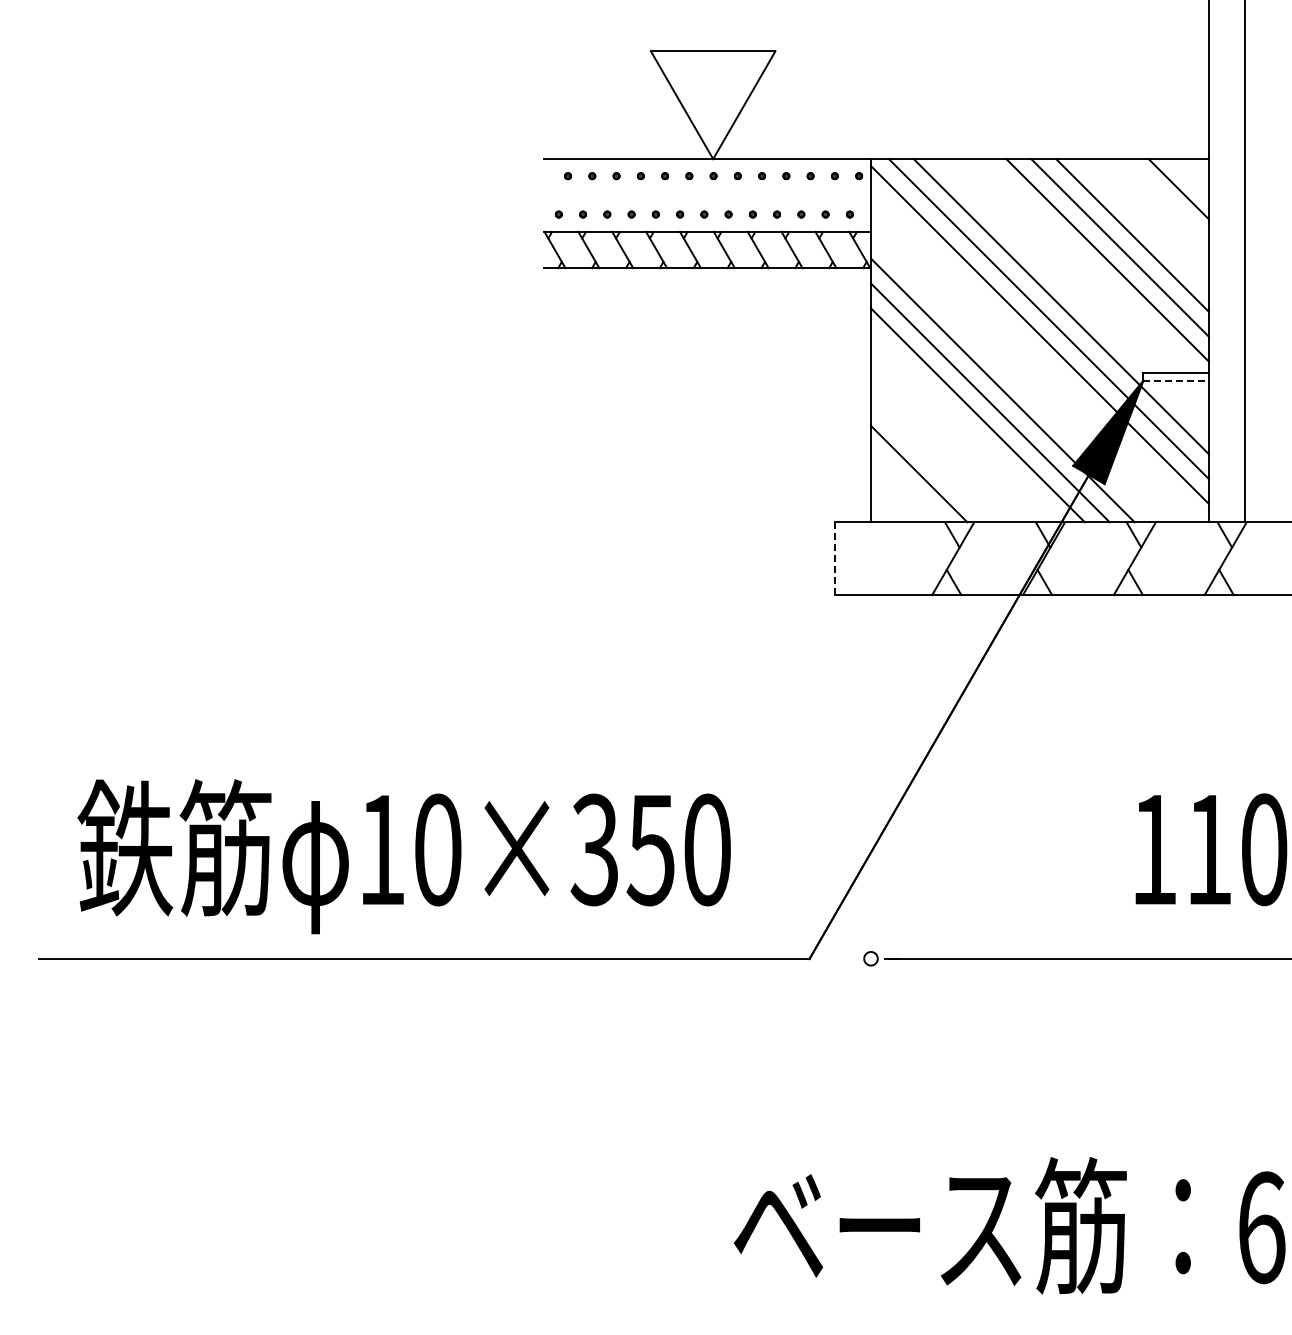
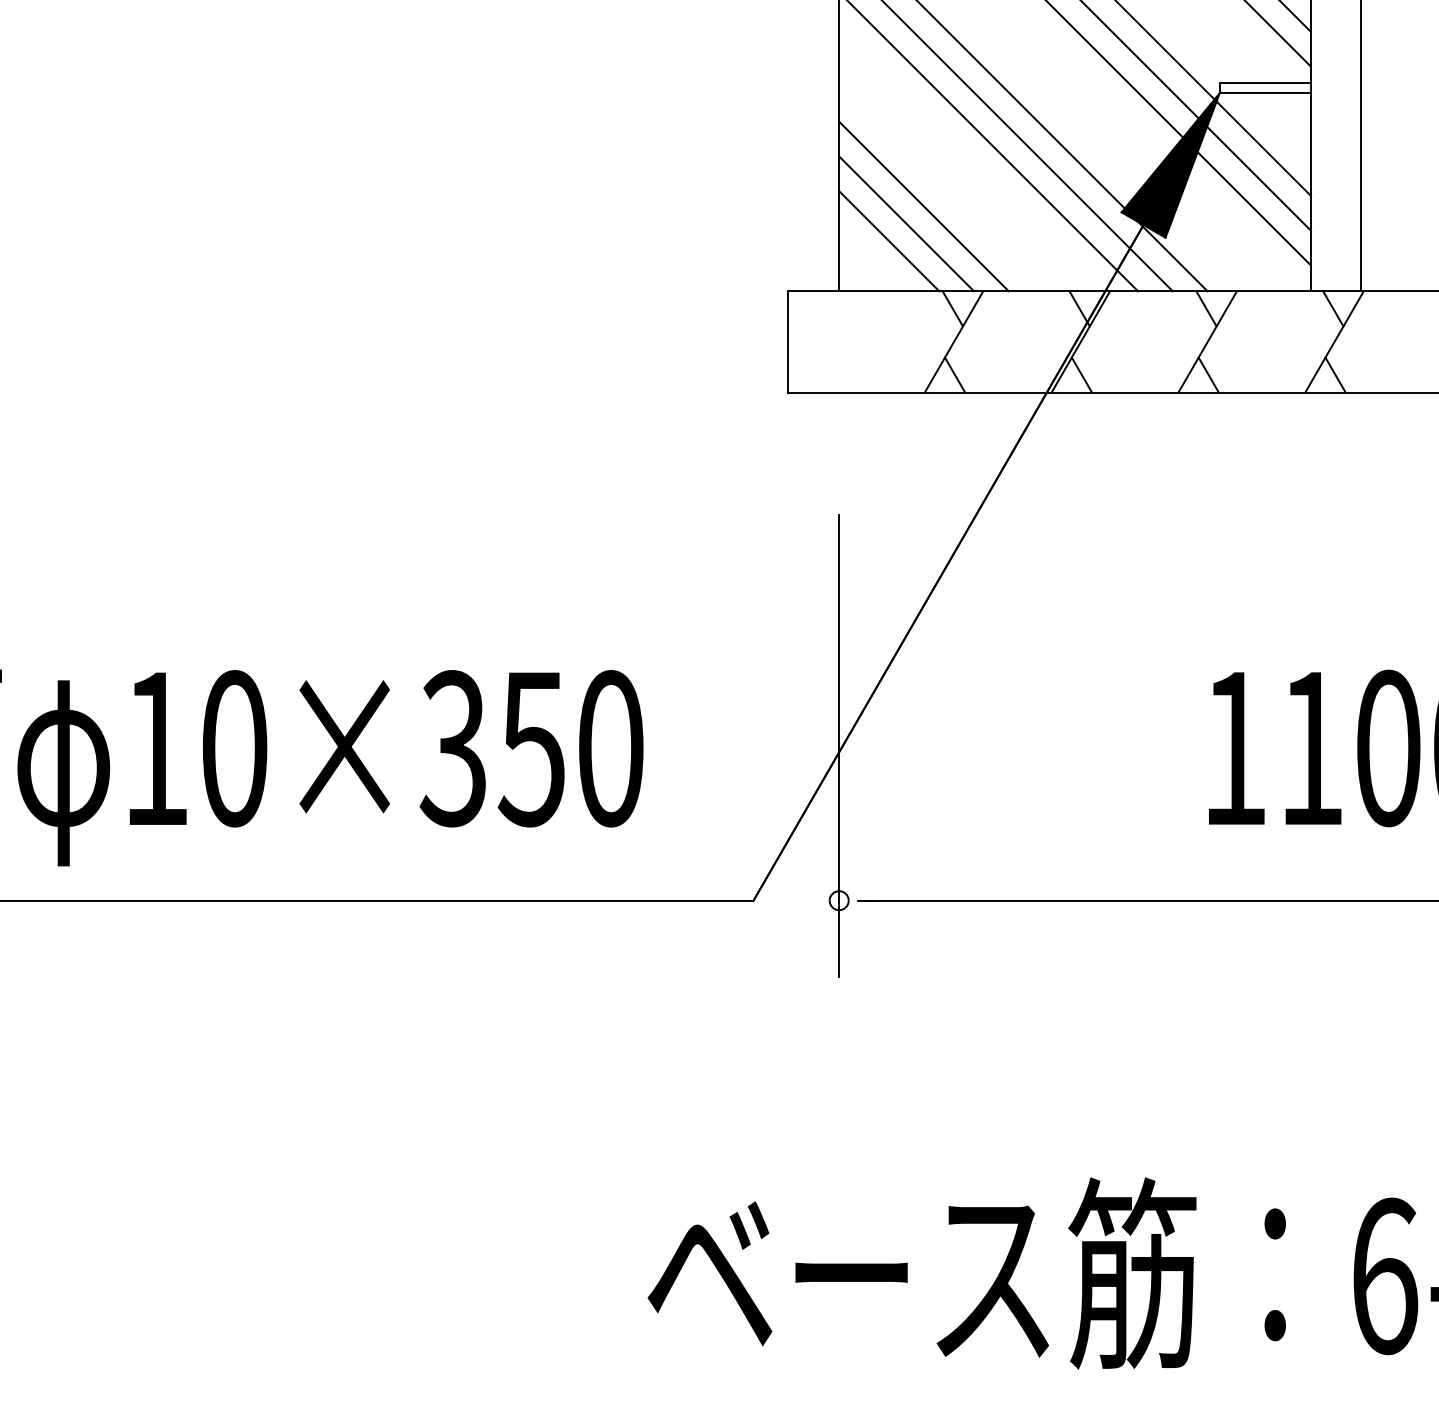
line: (1176, 380) -> (1265, 93), dashed -> solid
line: (931, 461) -> (923, 206), added
line: (906, 486) -> (888, 241), added
line: (834, 559) -> (788, 343), dashed -> solid
line: (871, 847) -> (839, 745), added

